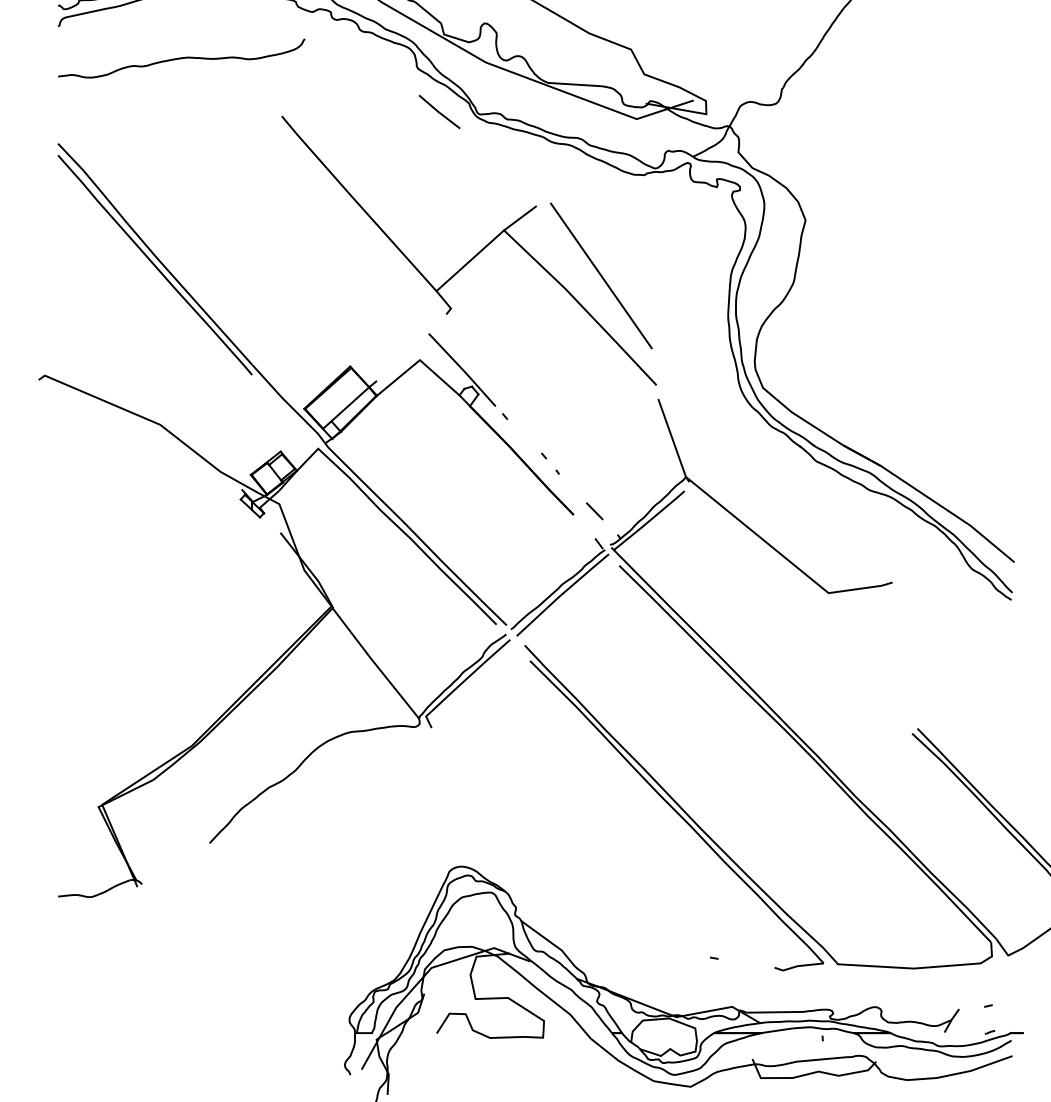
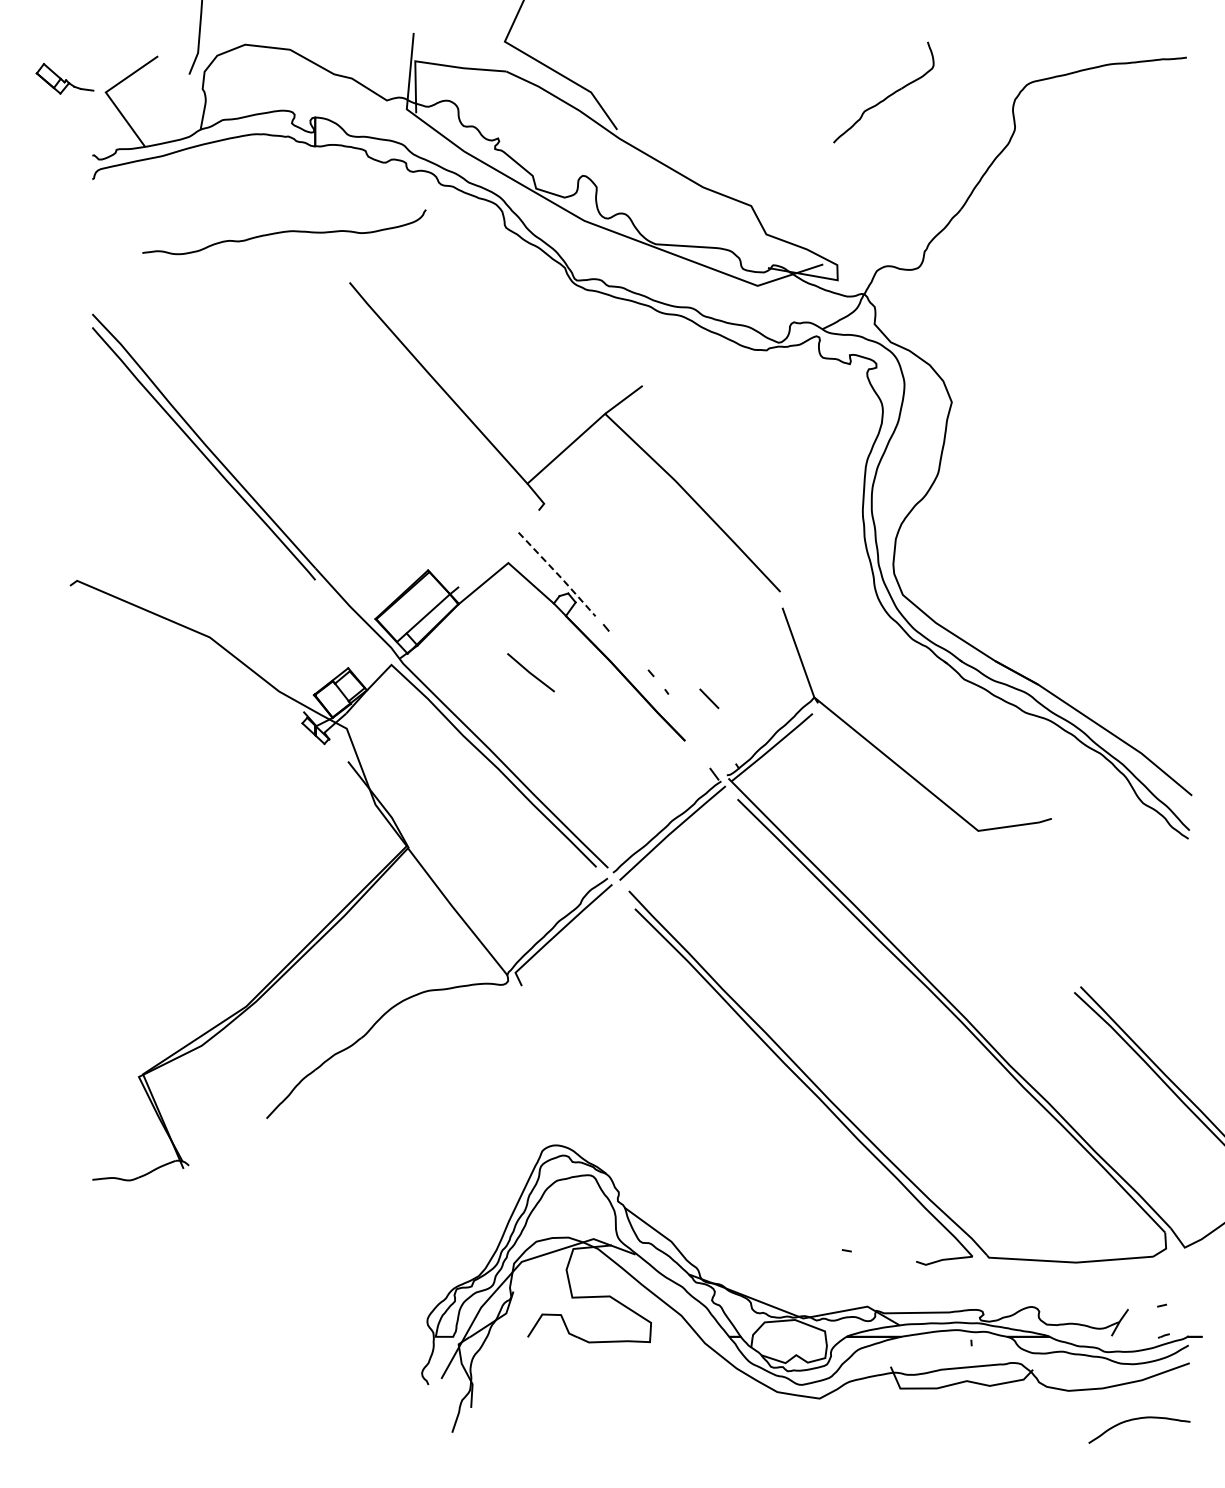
curve: (181, 58) -> (284, 232), moved
line: (439, 111) -> (530, 672), moved
line: (601, 276) -> (717, 466), removed
line: (463, 370) -> (558, 574), solid -> dashed
line: (594, 511) -> (709, 698), moved

